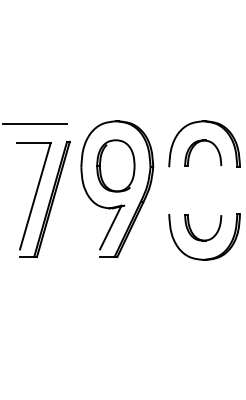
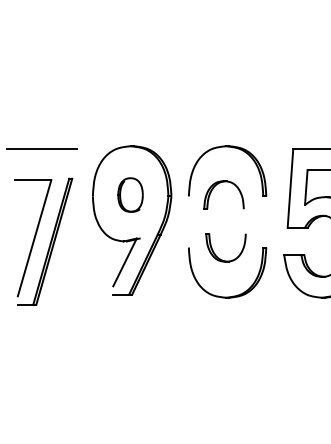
part: (198, 143) -> (218, 184), moved
part: (115, 165) -> (130, 194), size x0.6
part: (48, 201) -> (49, 243), moved
part: (193, 233) -> (215, 253), moved

